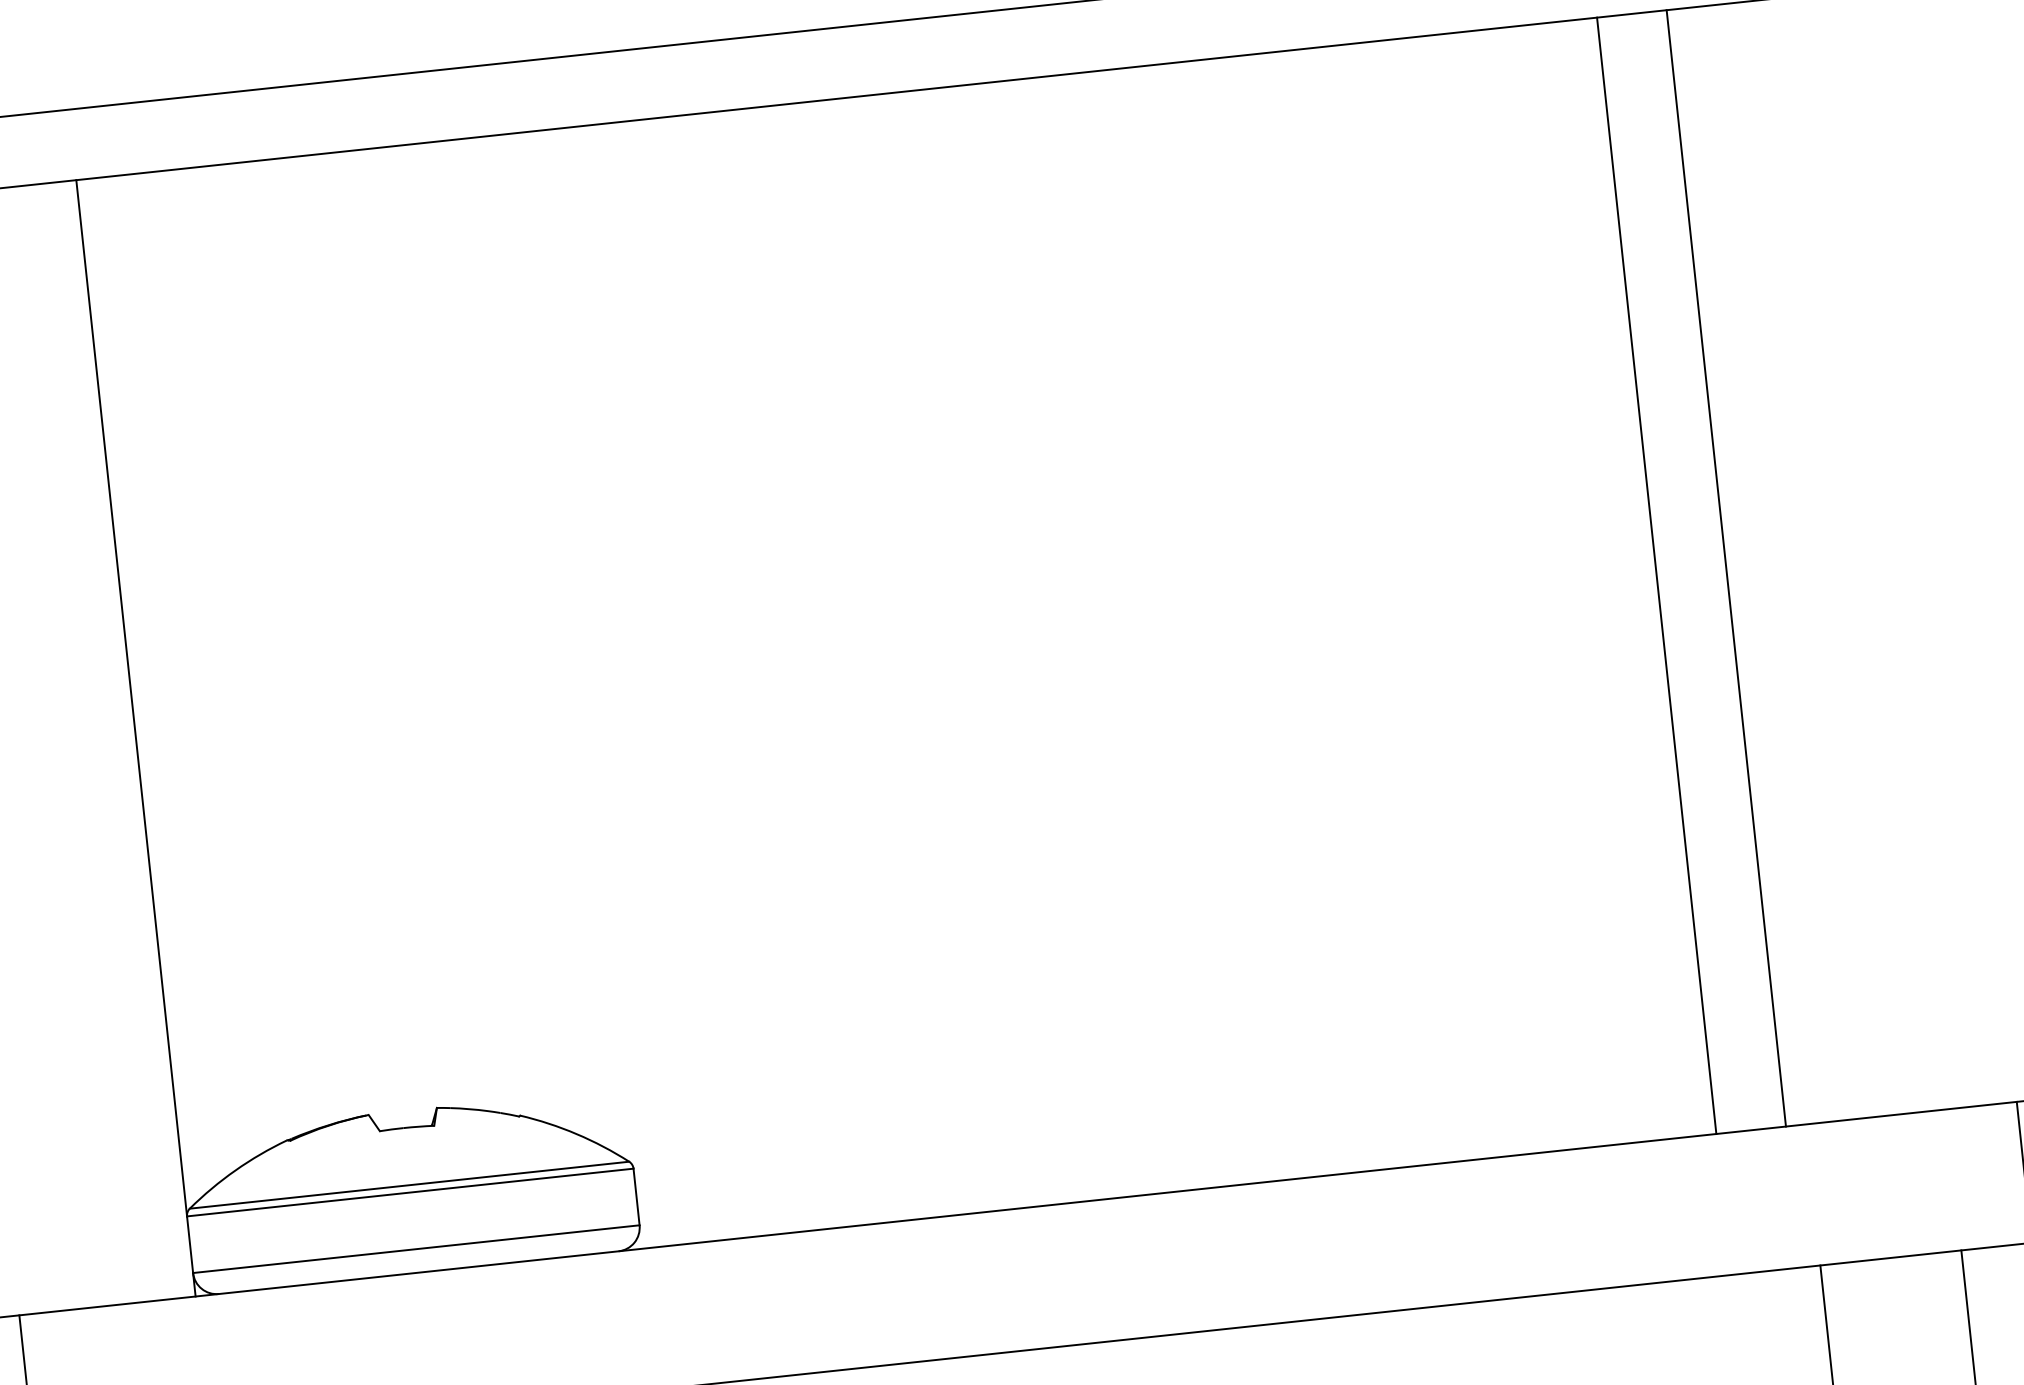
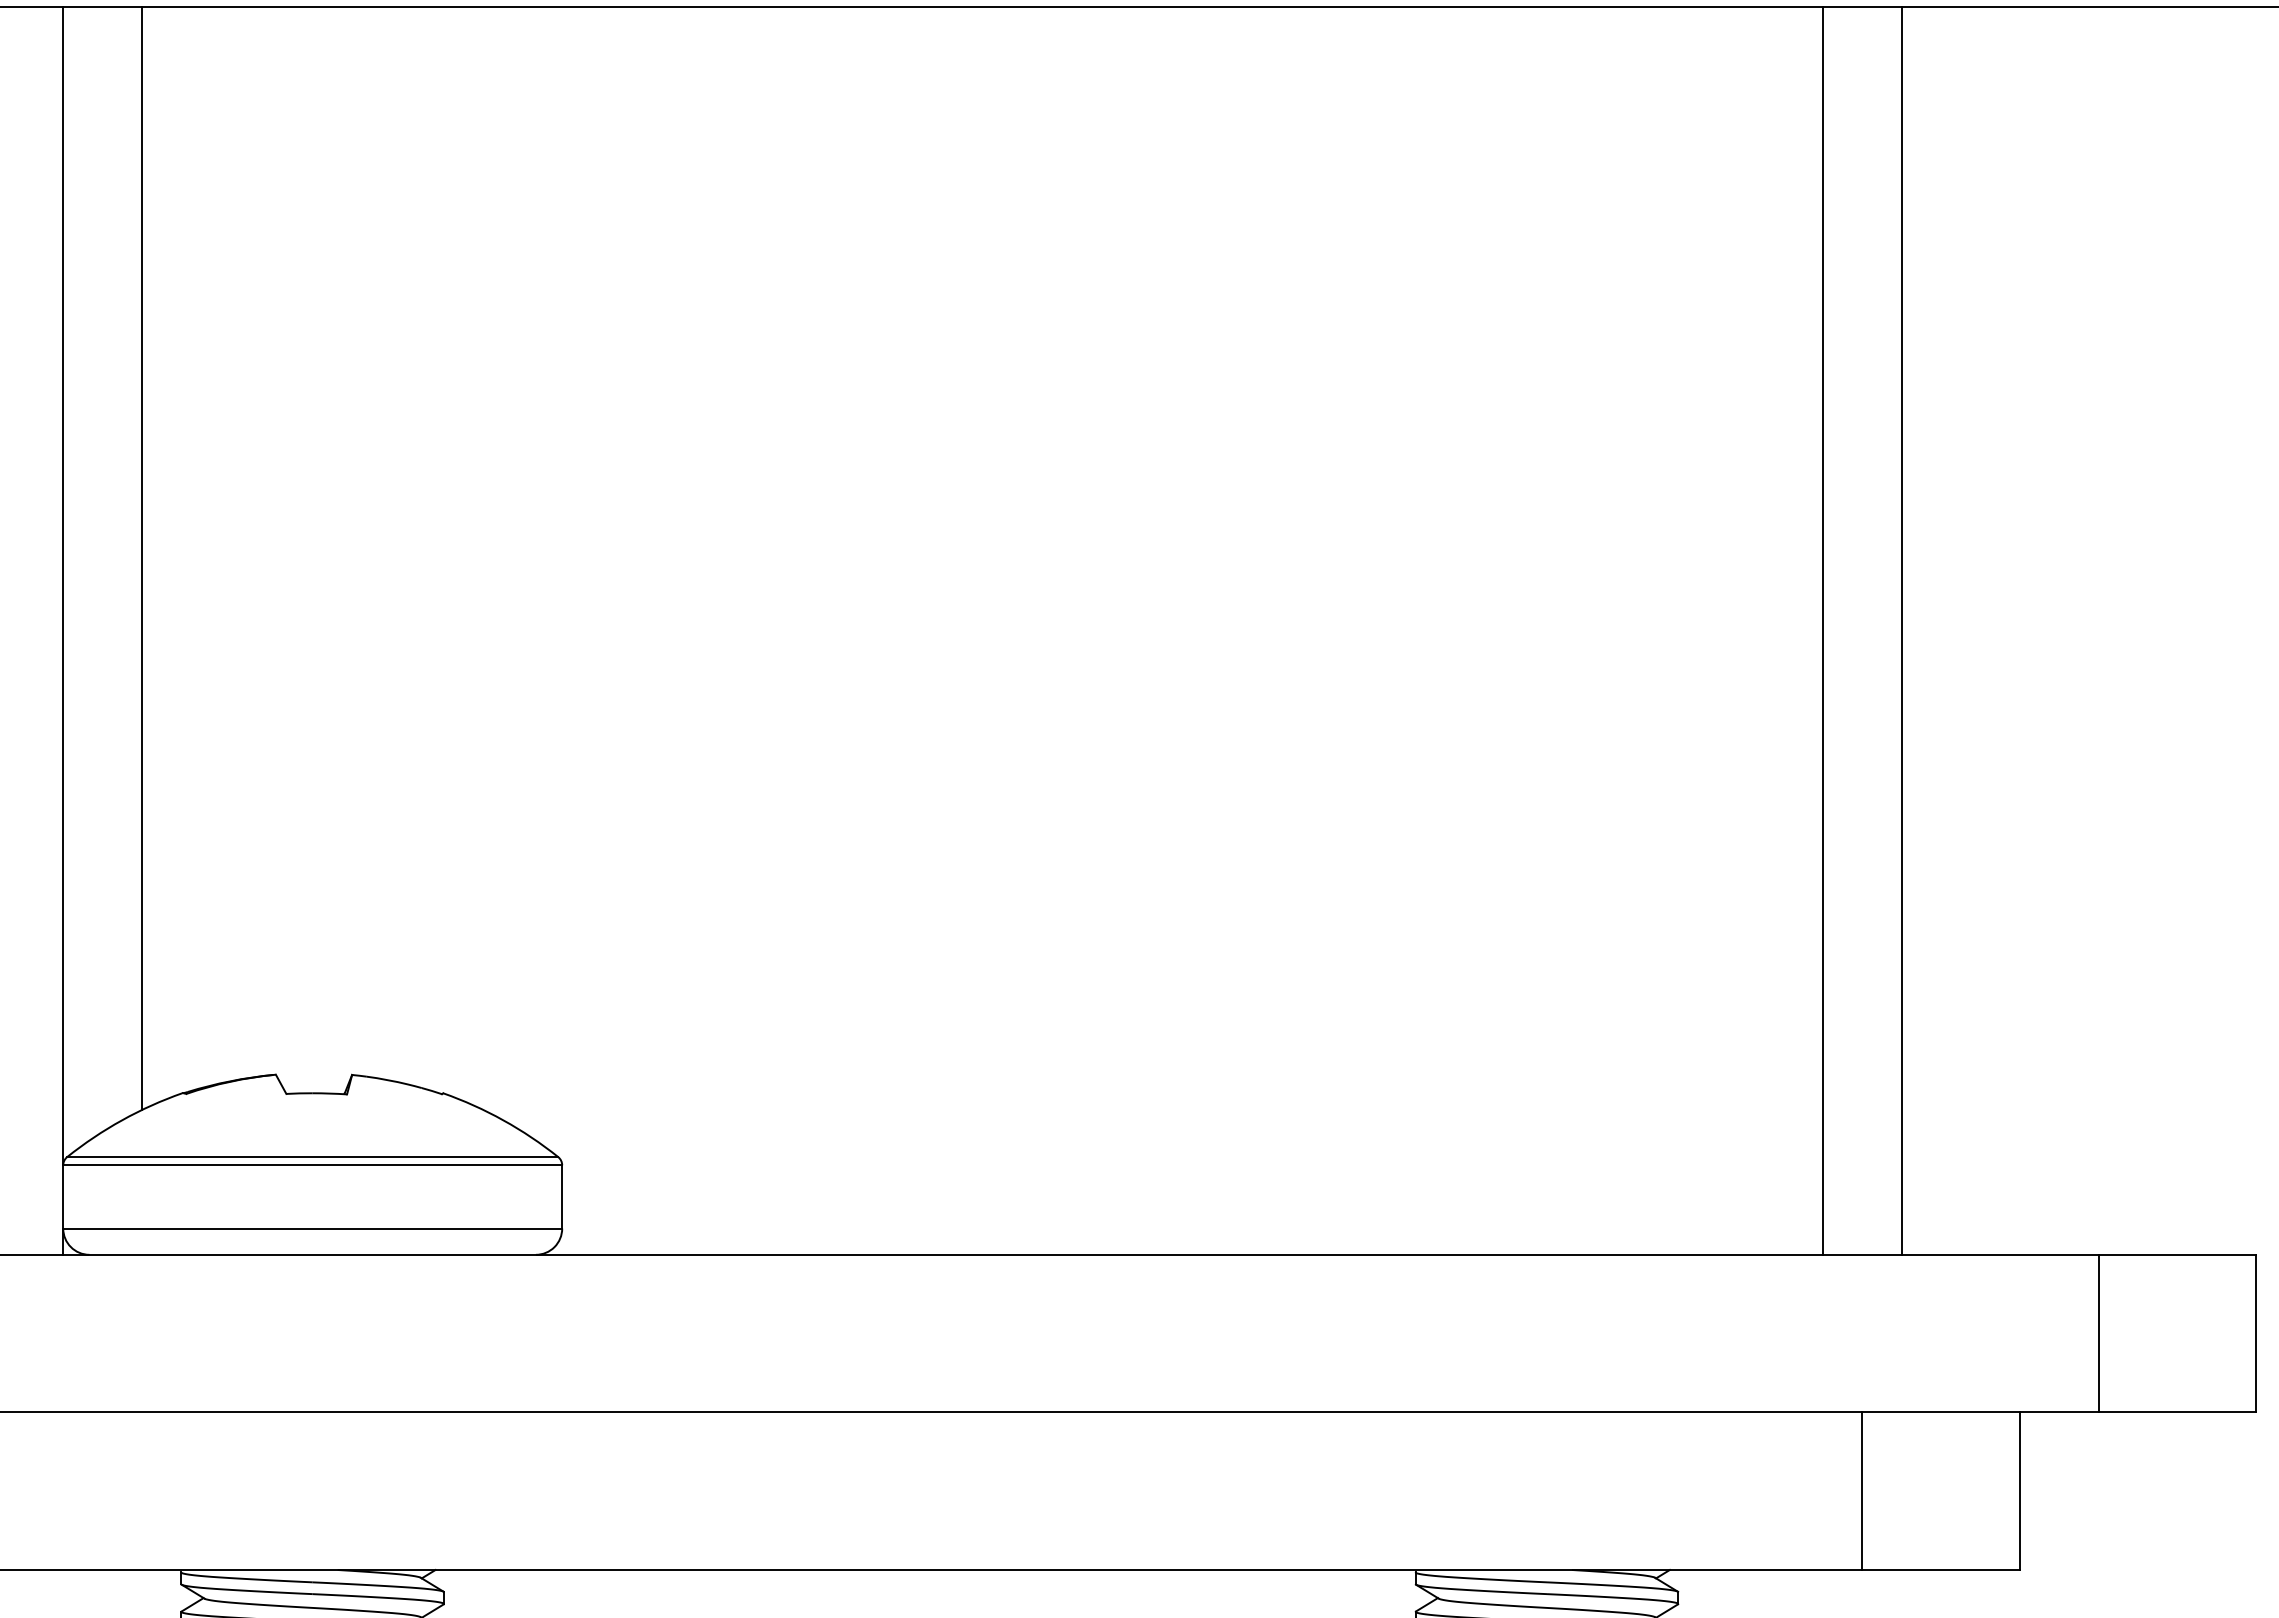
line: (1726, 567) -> (1901, 630), moved
line: (1656, 575) -> (1822, 630), moved
line: (199, 665) -> (142, 558), added

